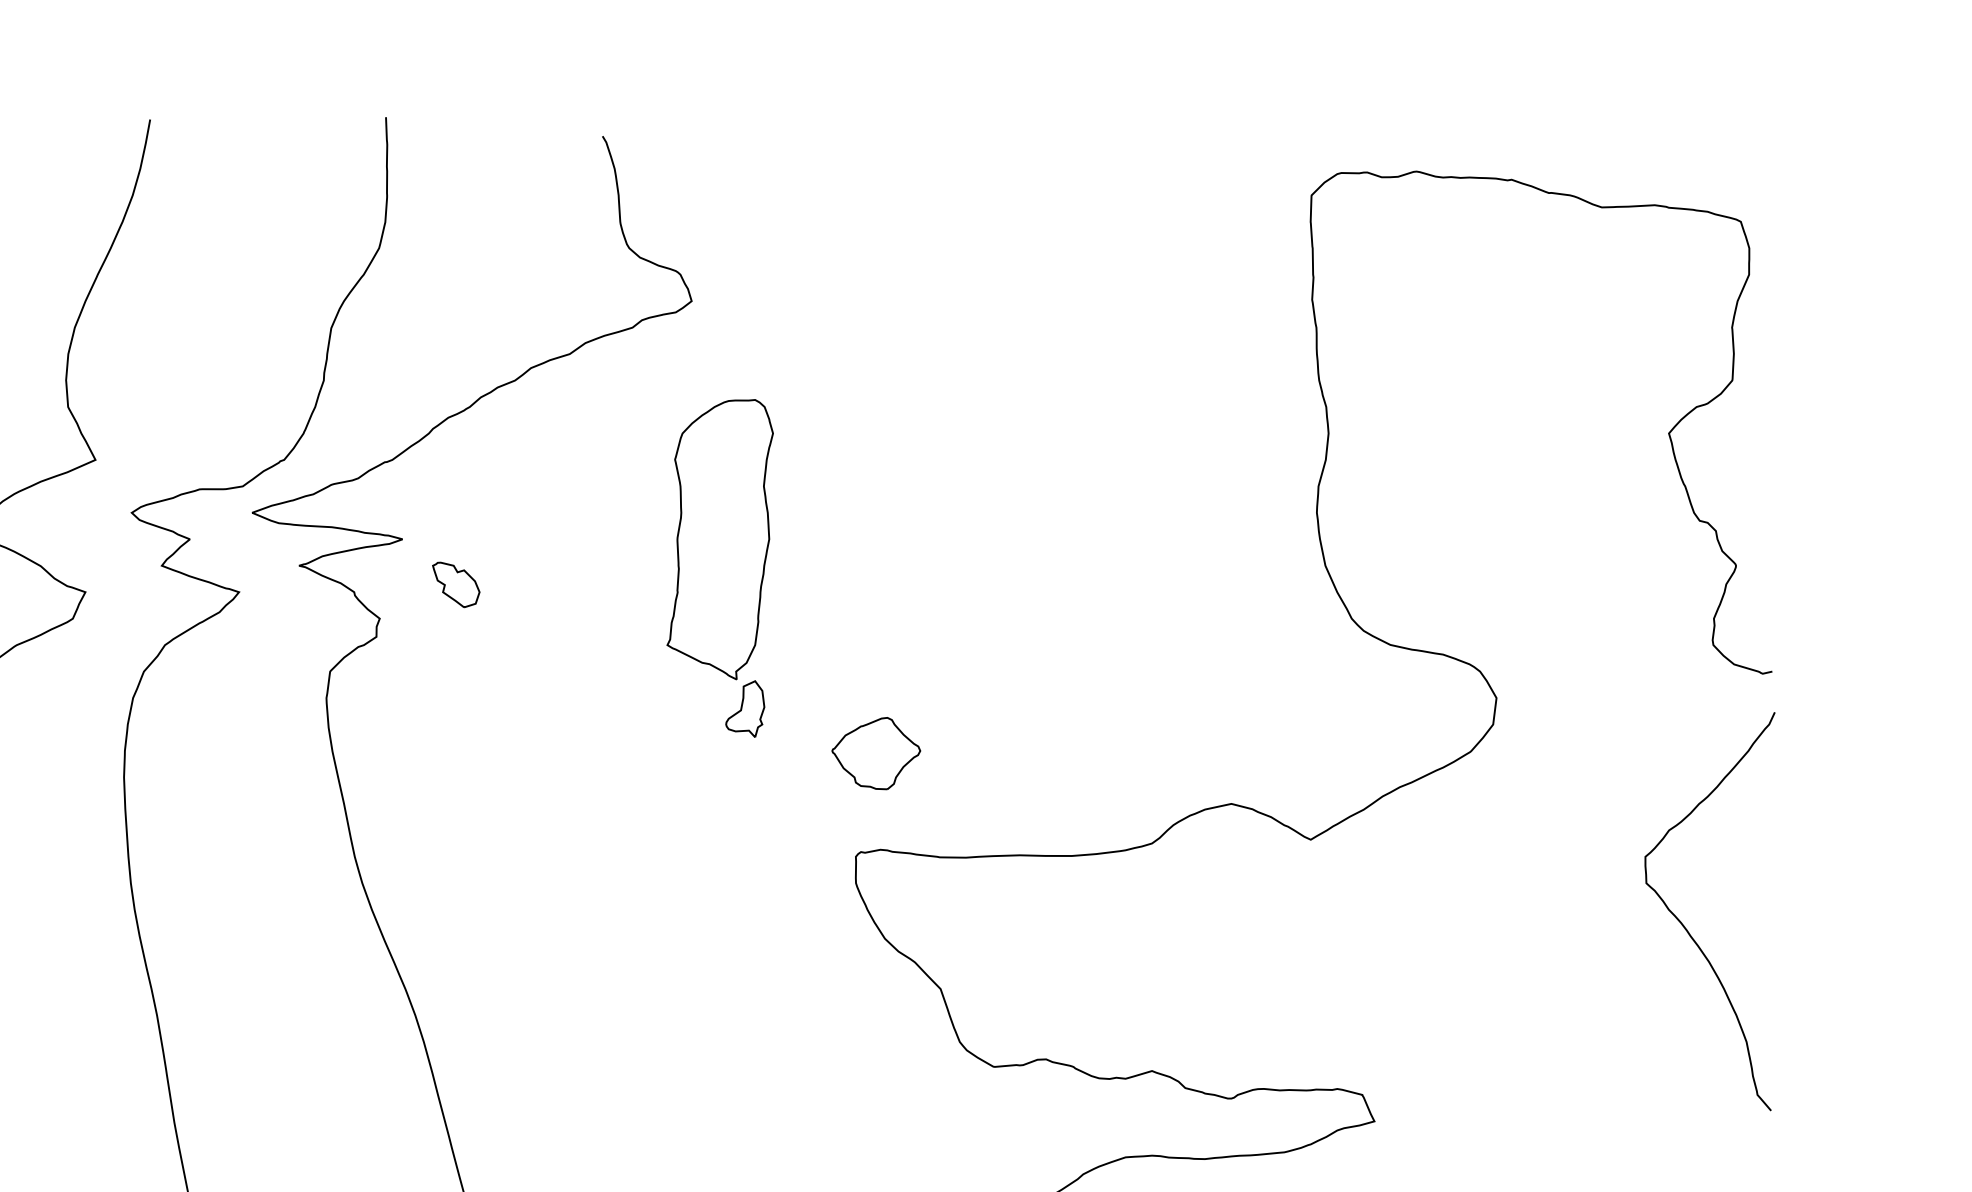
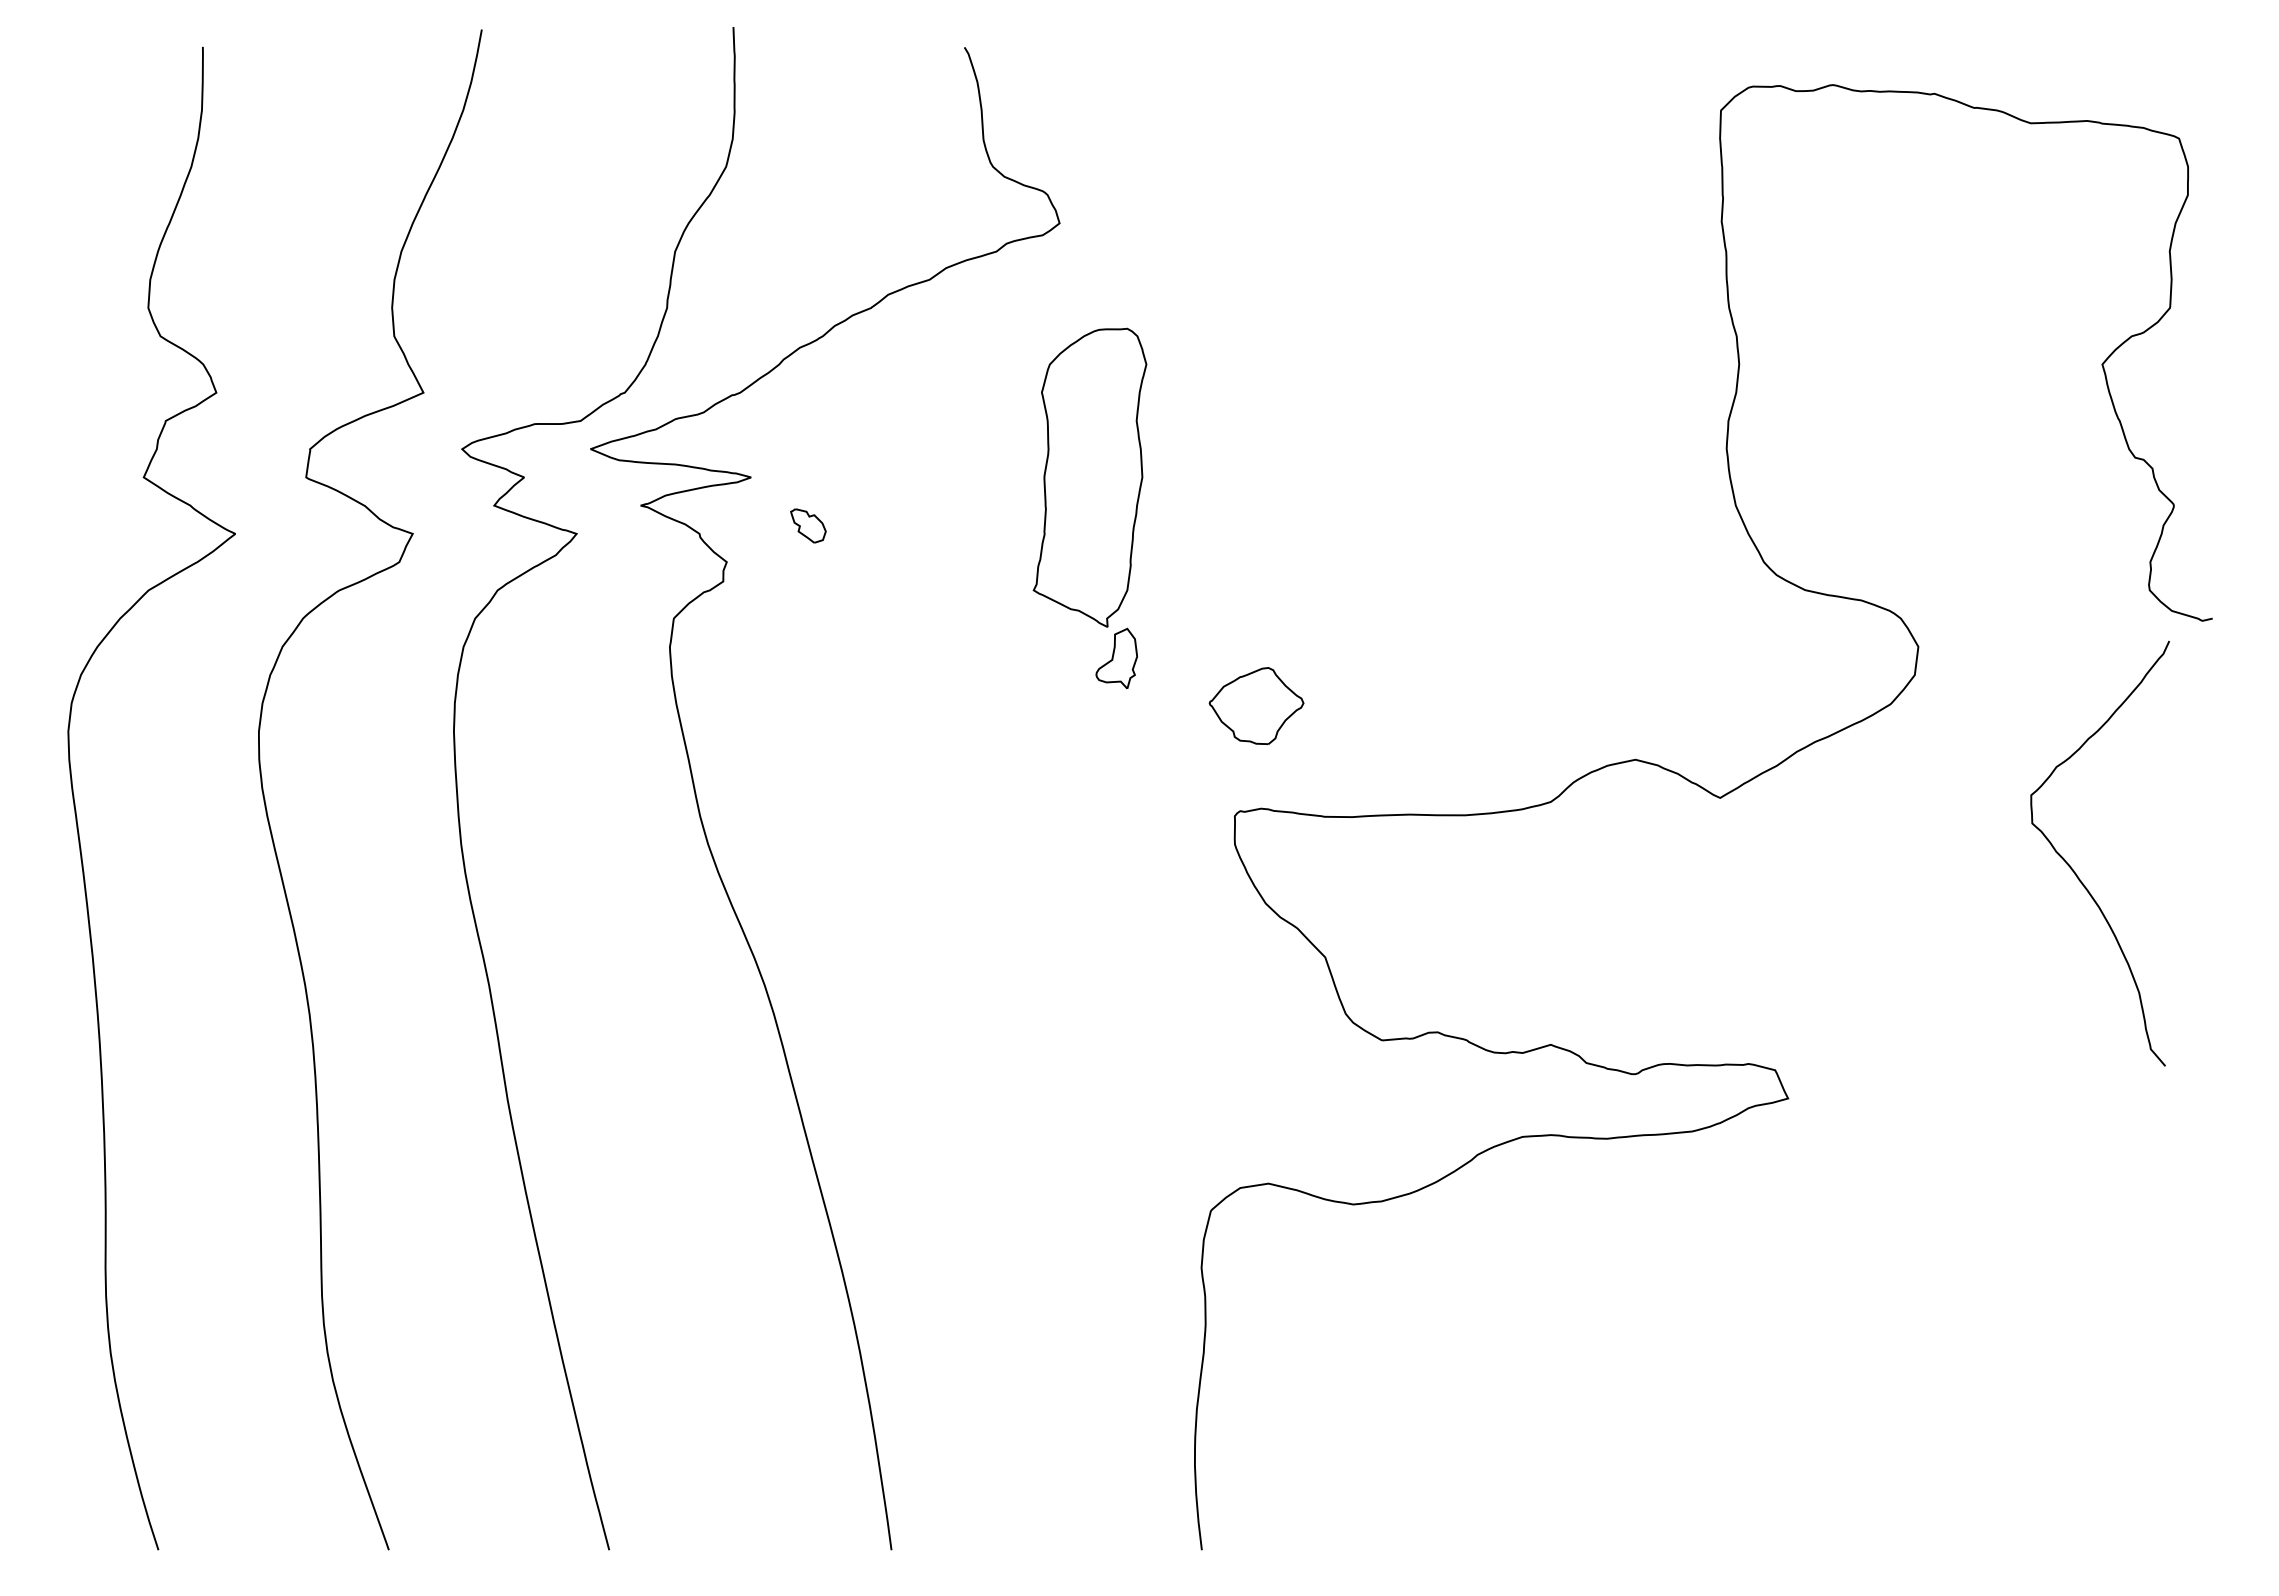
part: (456, 584) -> (808, 525), size x0.7
curve: (1685, 927) -> (2074, 870), moved

